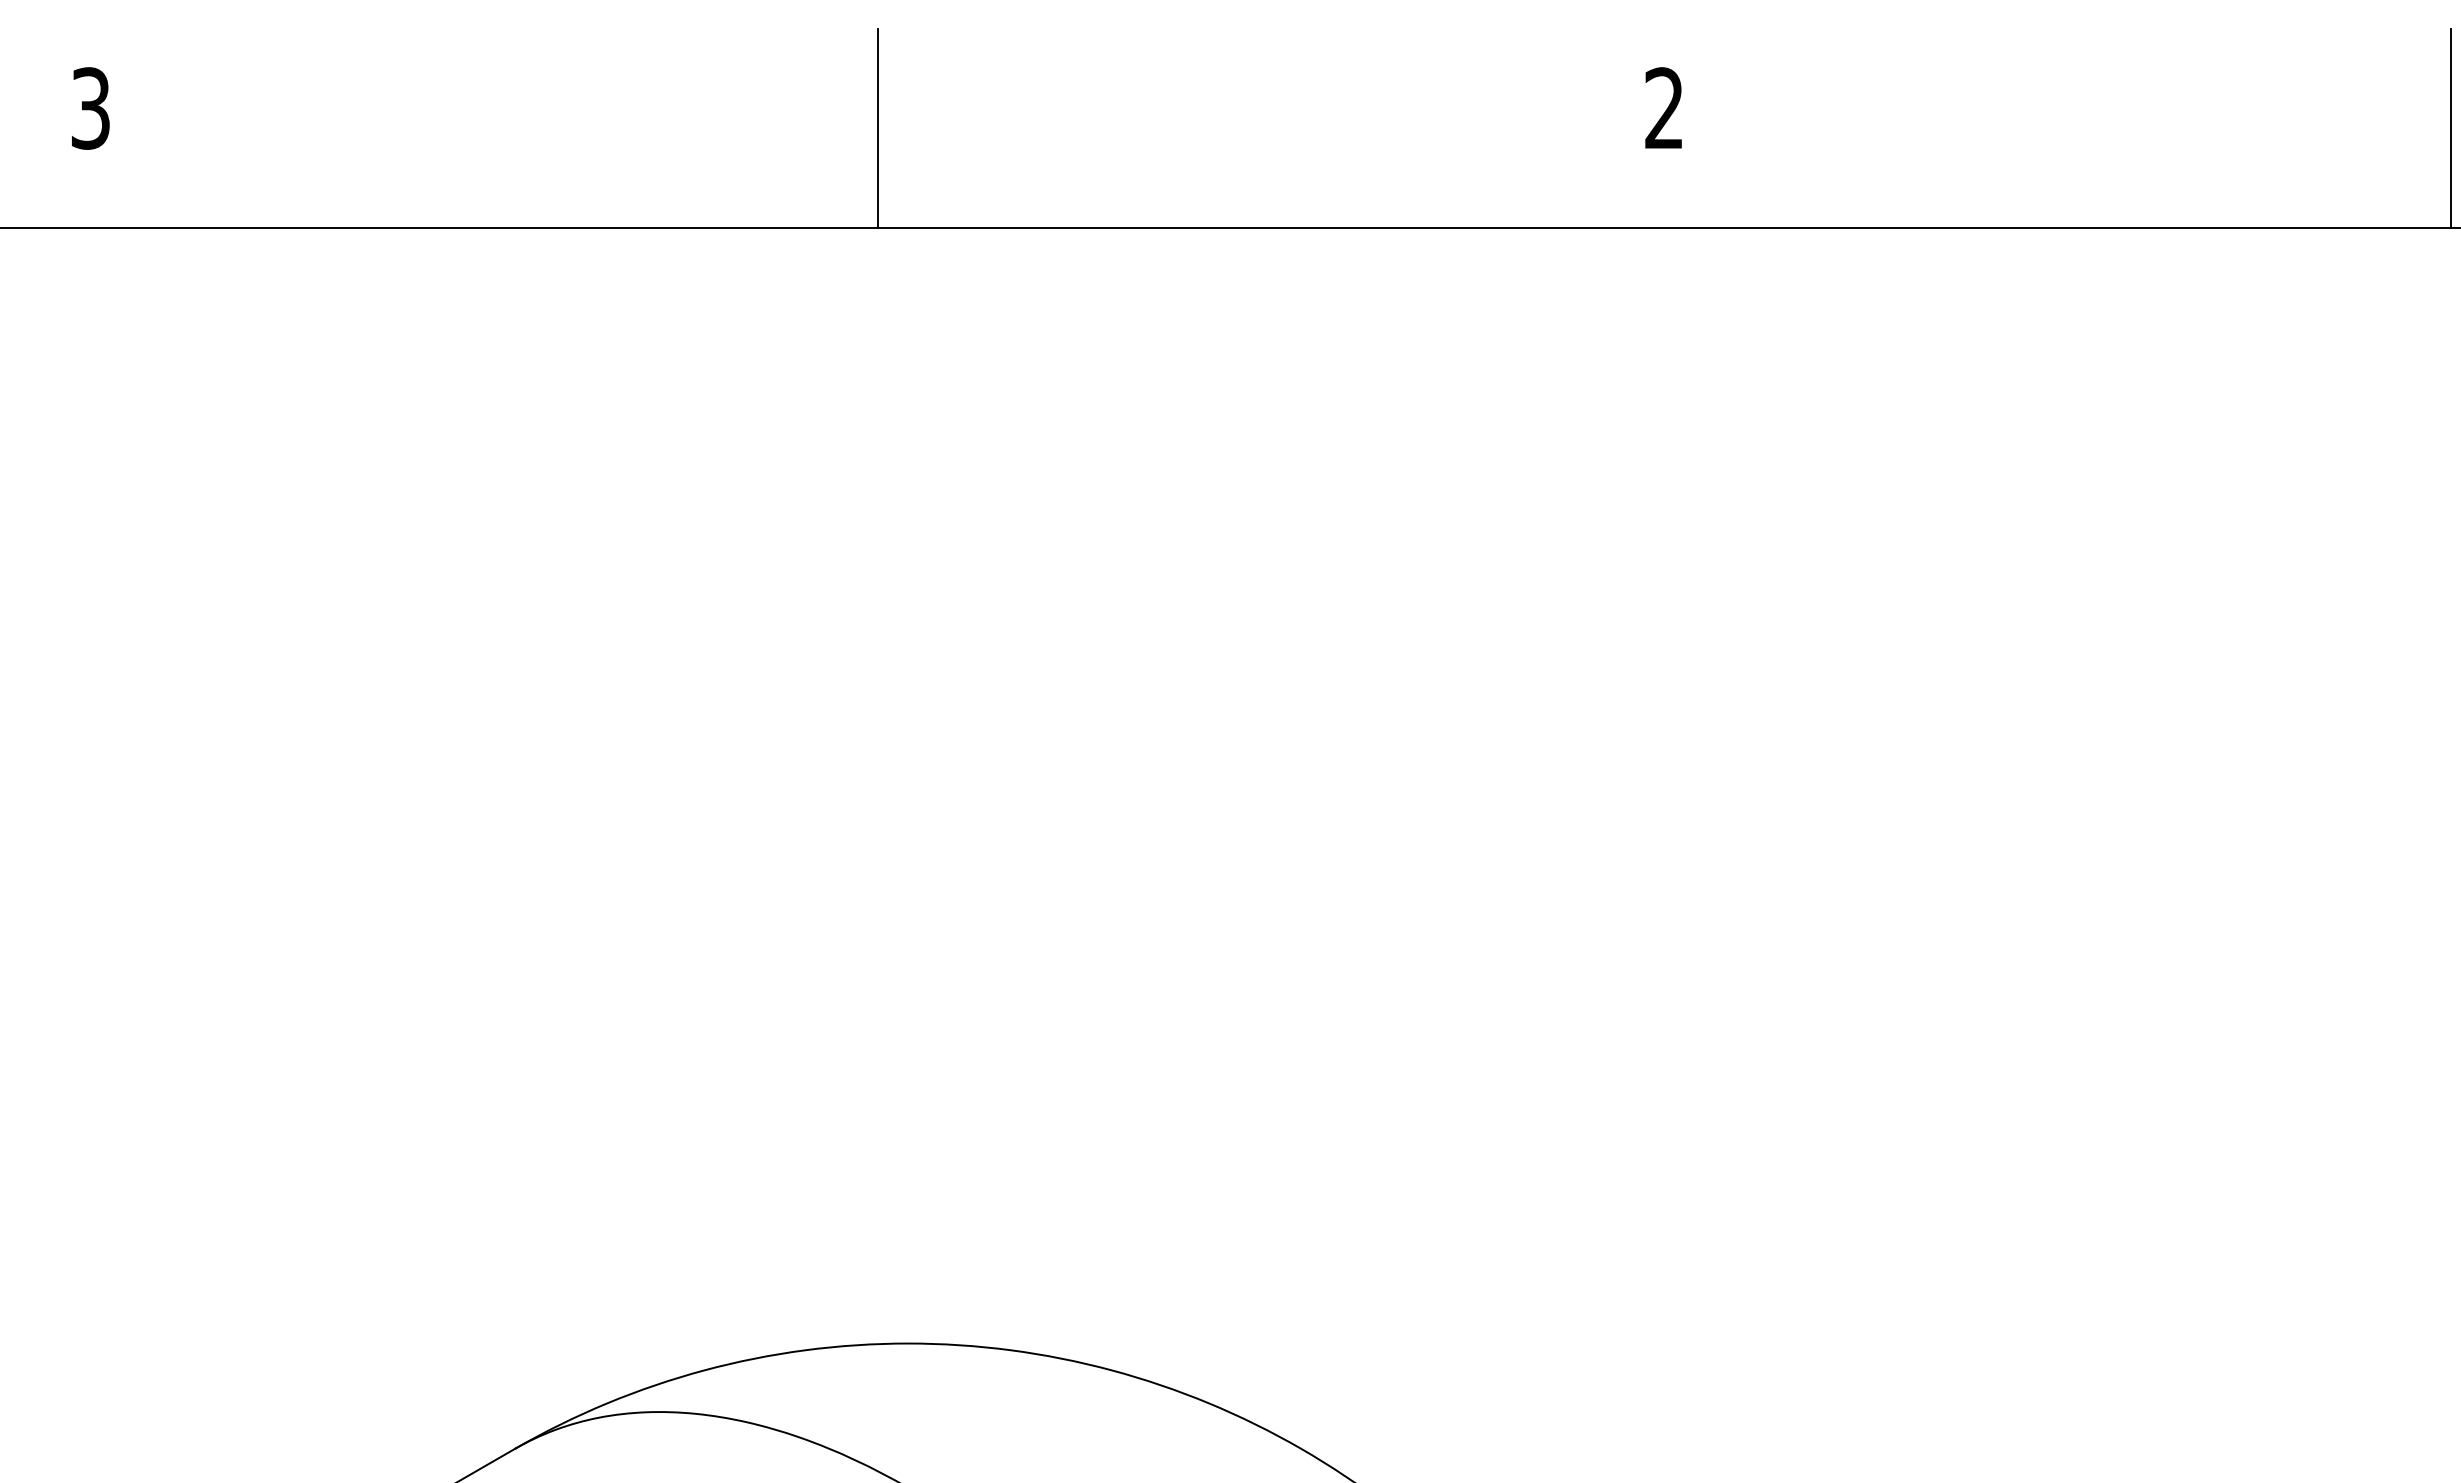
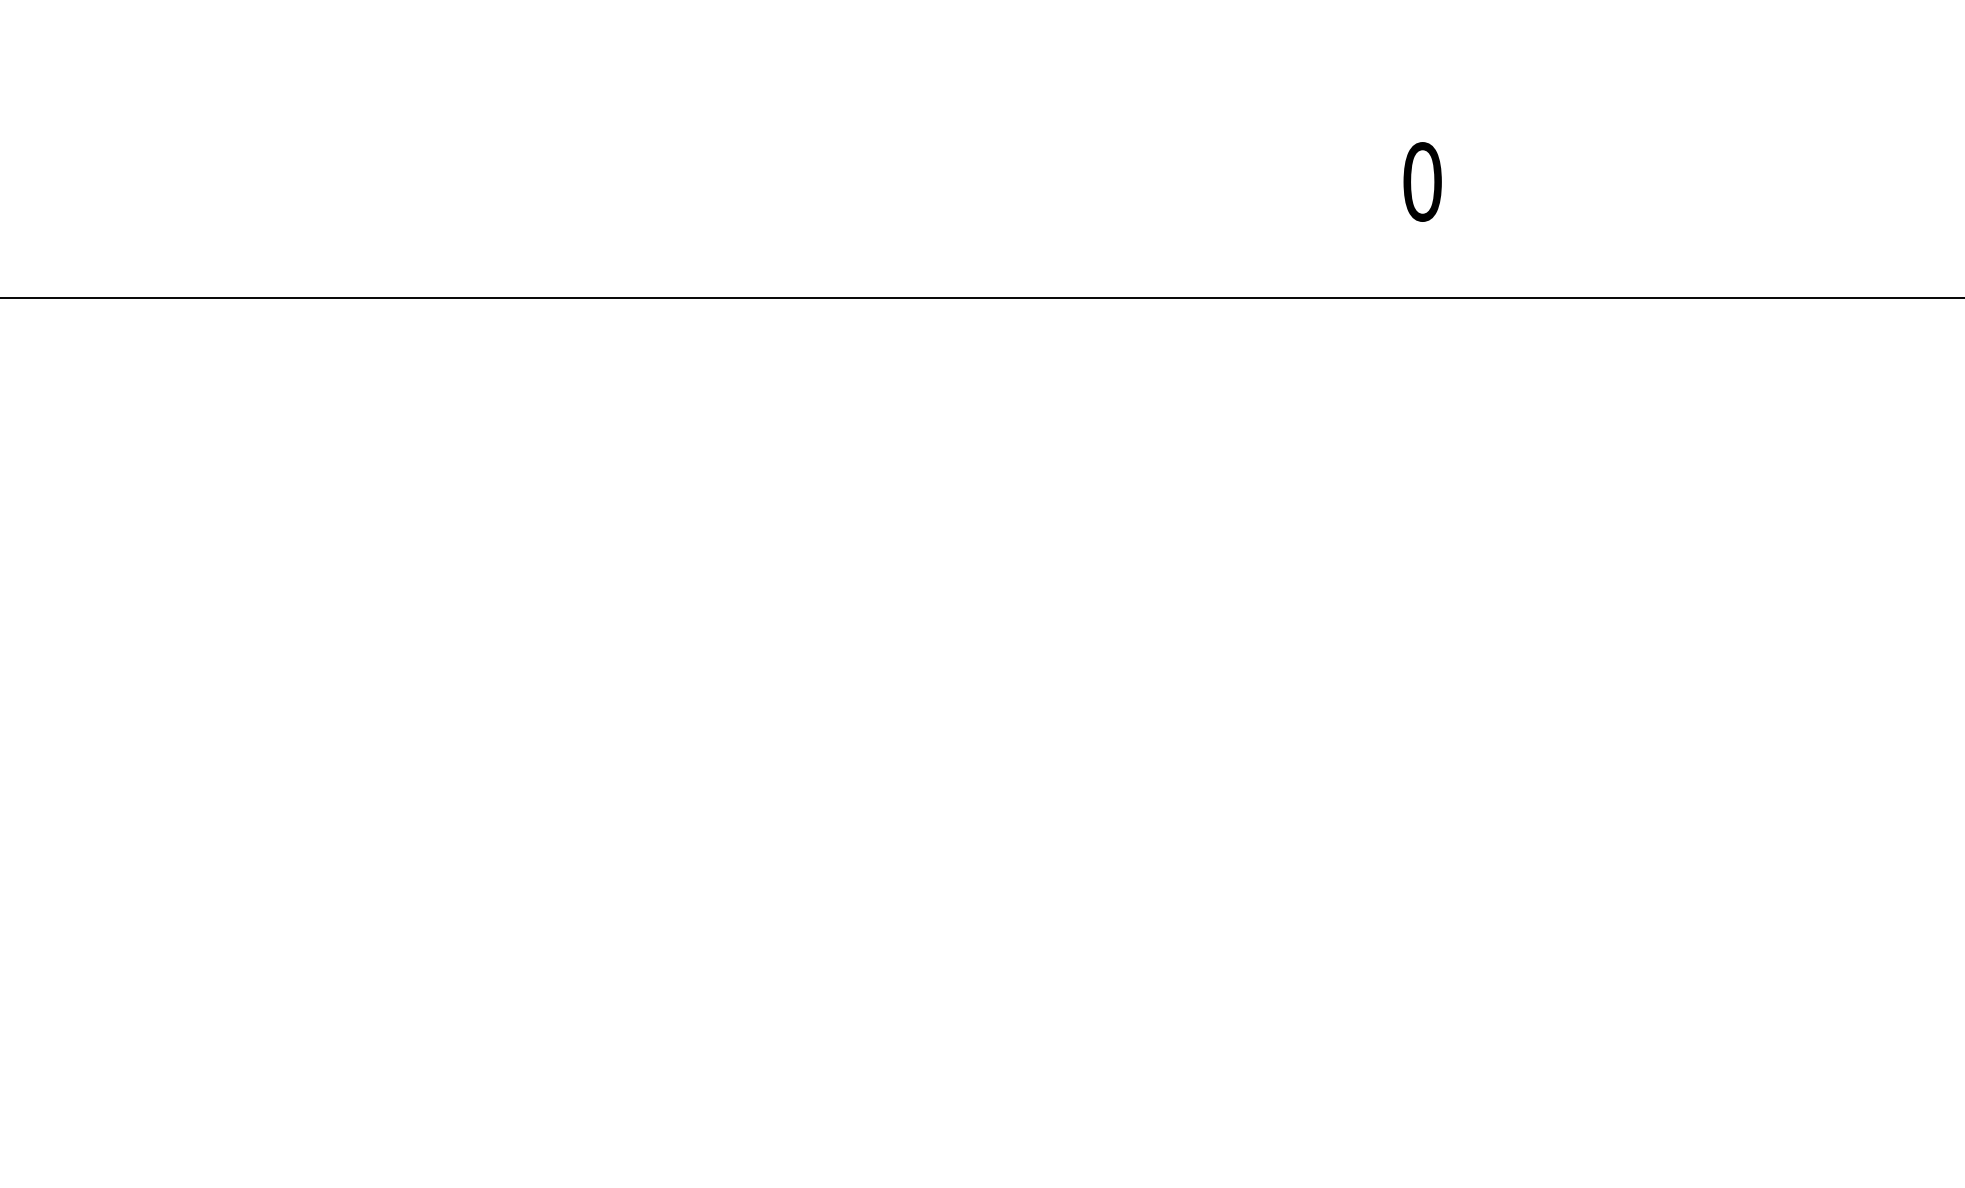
text: (1664, 108) -> (1422, 181), 2 -> 0
line: (877, 128) -> (662, 201), removed

